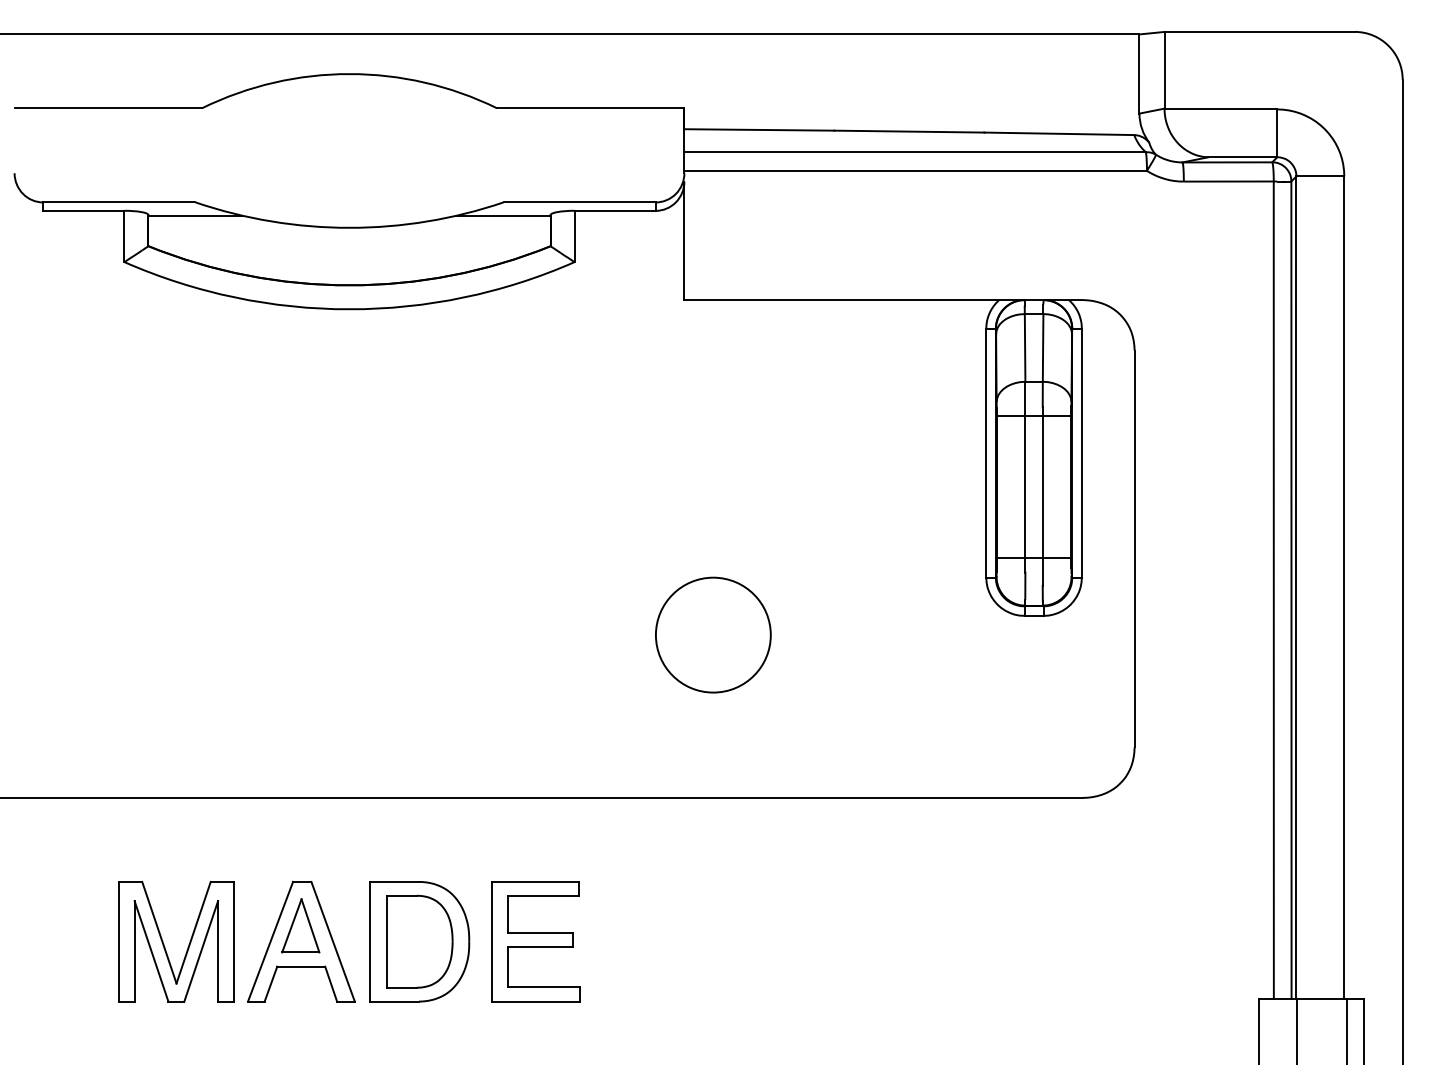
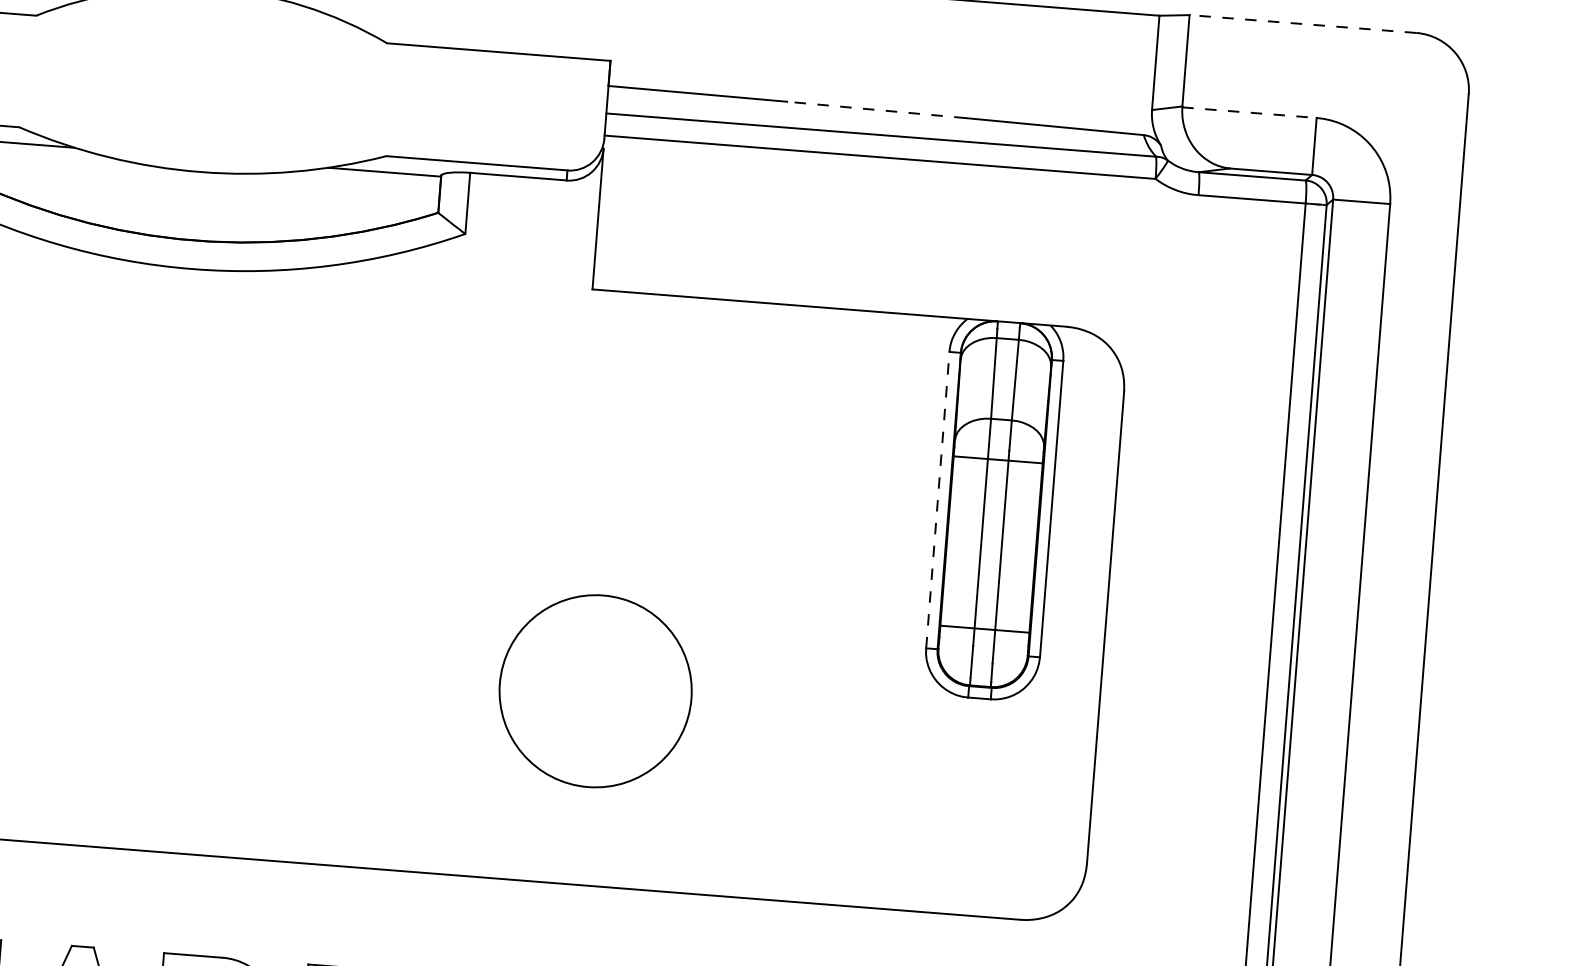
line: (1259, 31) -> (1302, 23), solid -> dashed
line: (1221, 109) -> (1250, 112), solid -> dashed
line: (909, 131) -> (876, 109), solid -> dashed
line: (986, 452) -> (938, 499), solid -> dashed
circle: (712, 634) -> (594, 690), size x1.4

